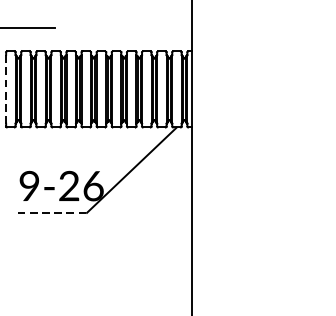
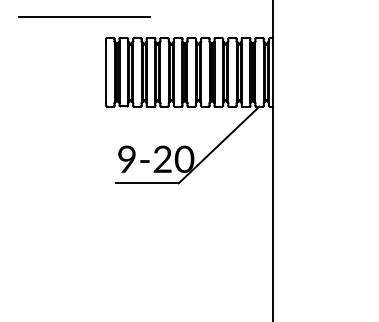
line: (6, 89) -> (106, 72), dashed -> solid
text: (93, 185) -> (184, 158), 9-26 -> 9-20
line: (52, 213) -> (147, 183), dashed -> solid

